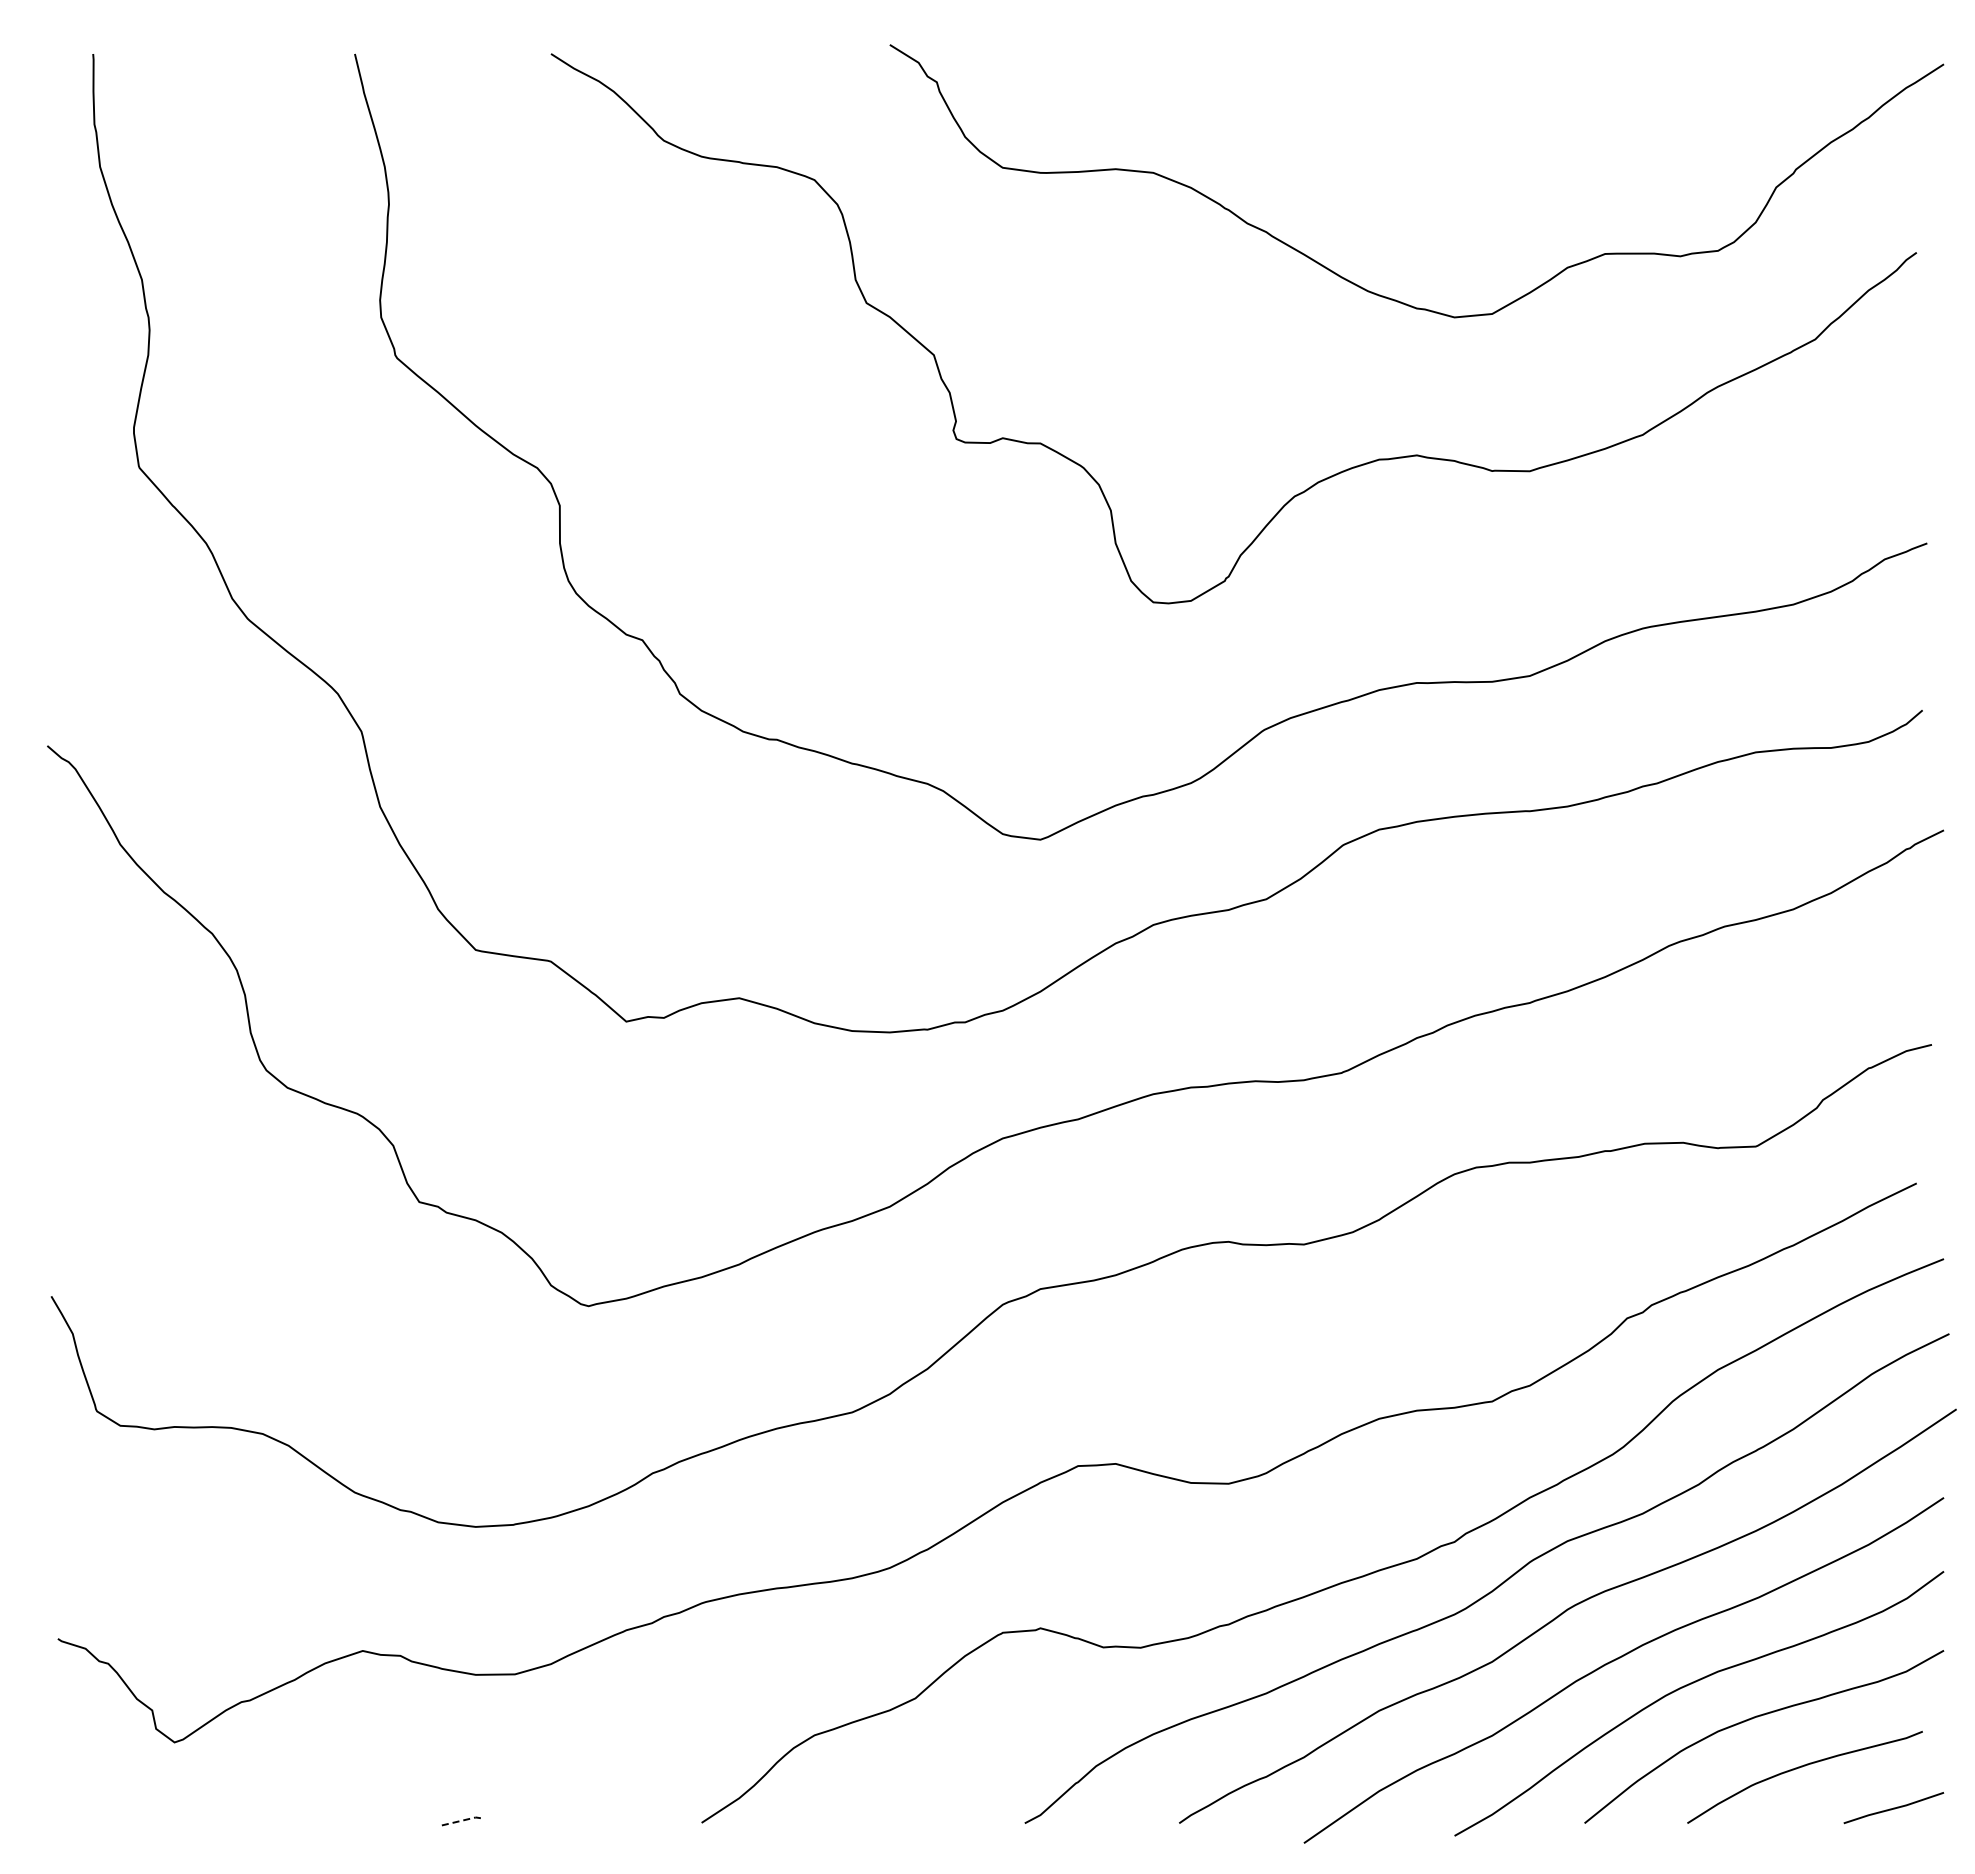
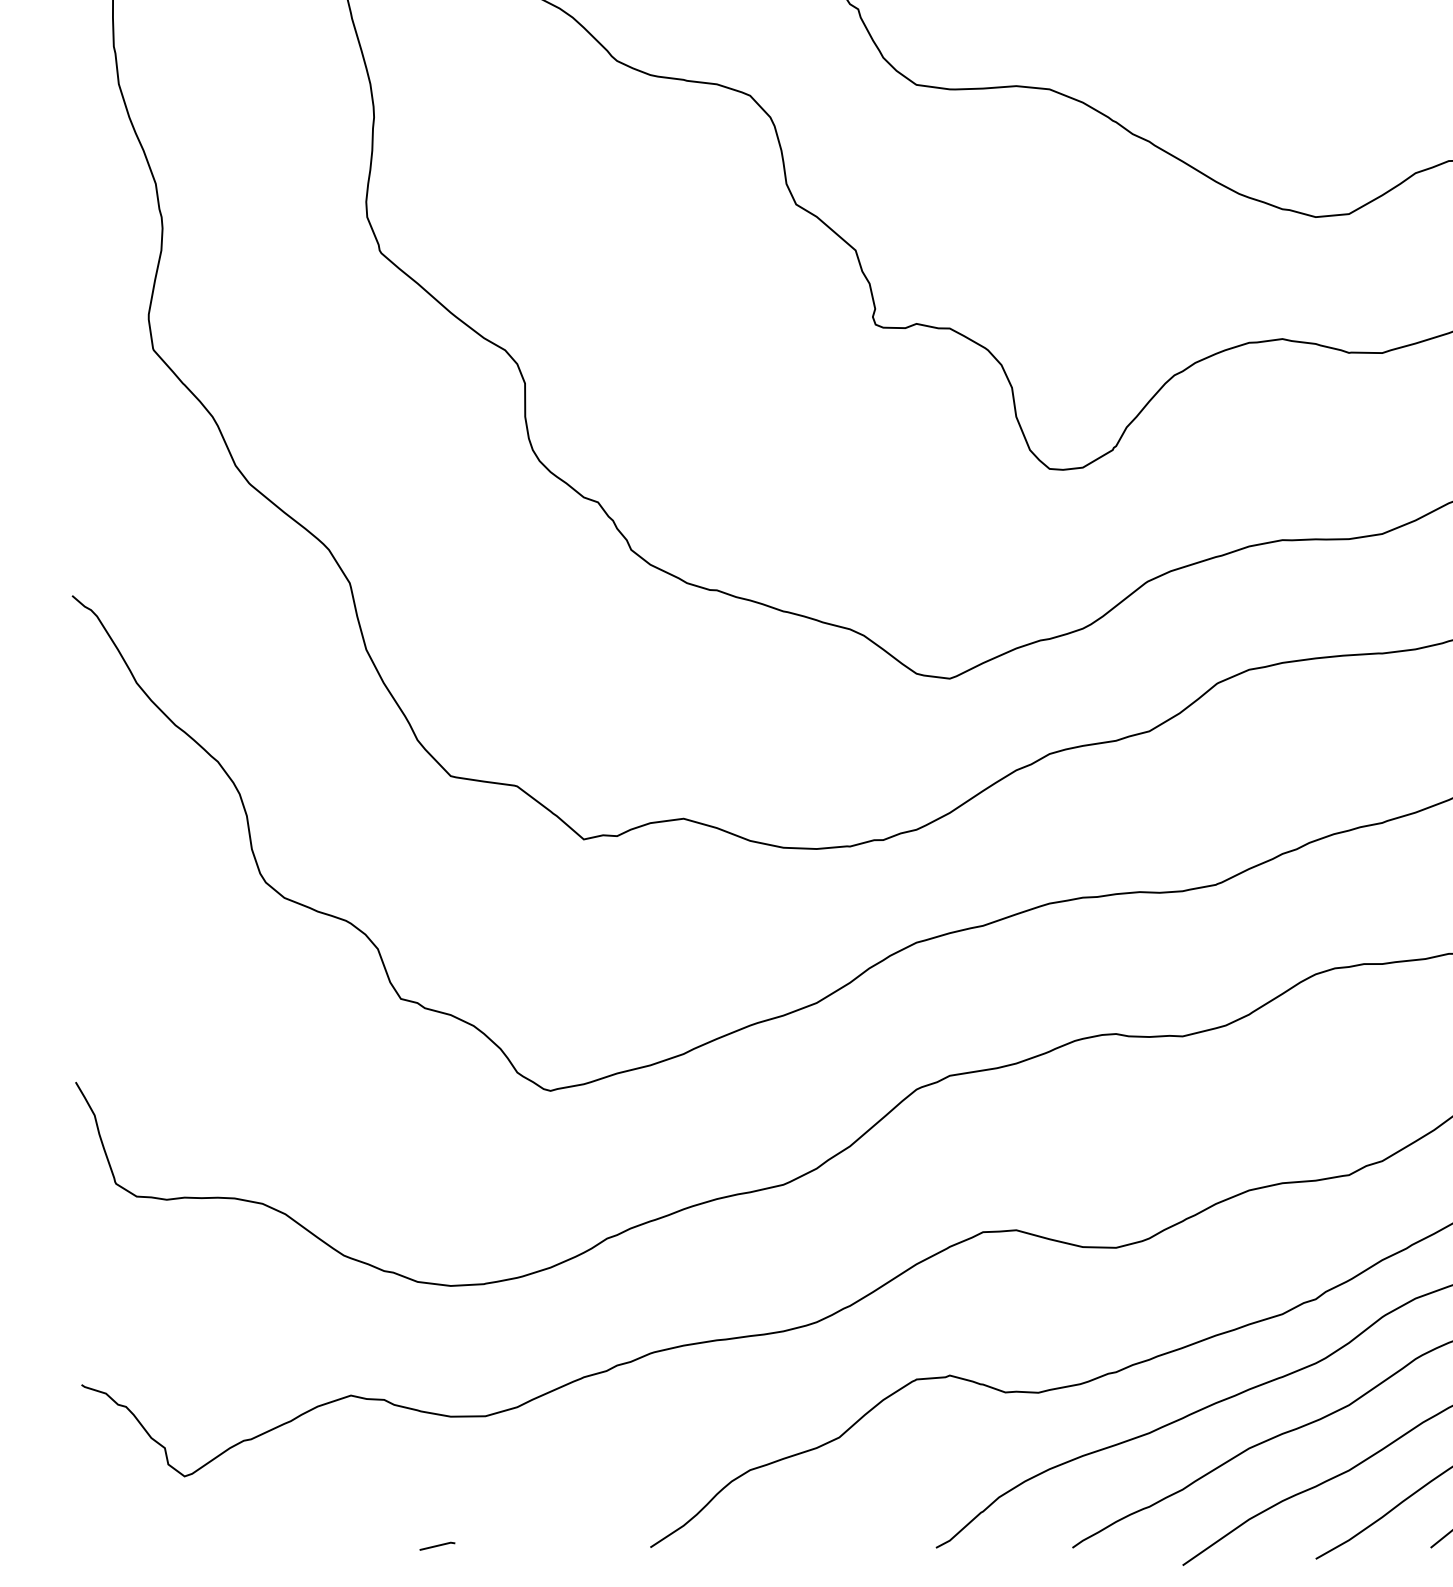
line: (461, 1820) -> (438, 1545), dashed -> solid

